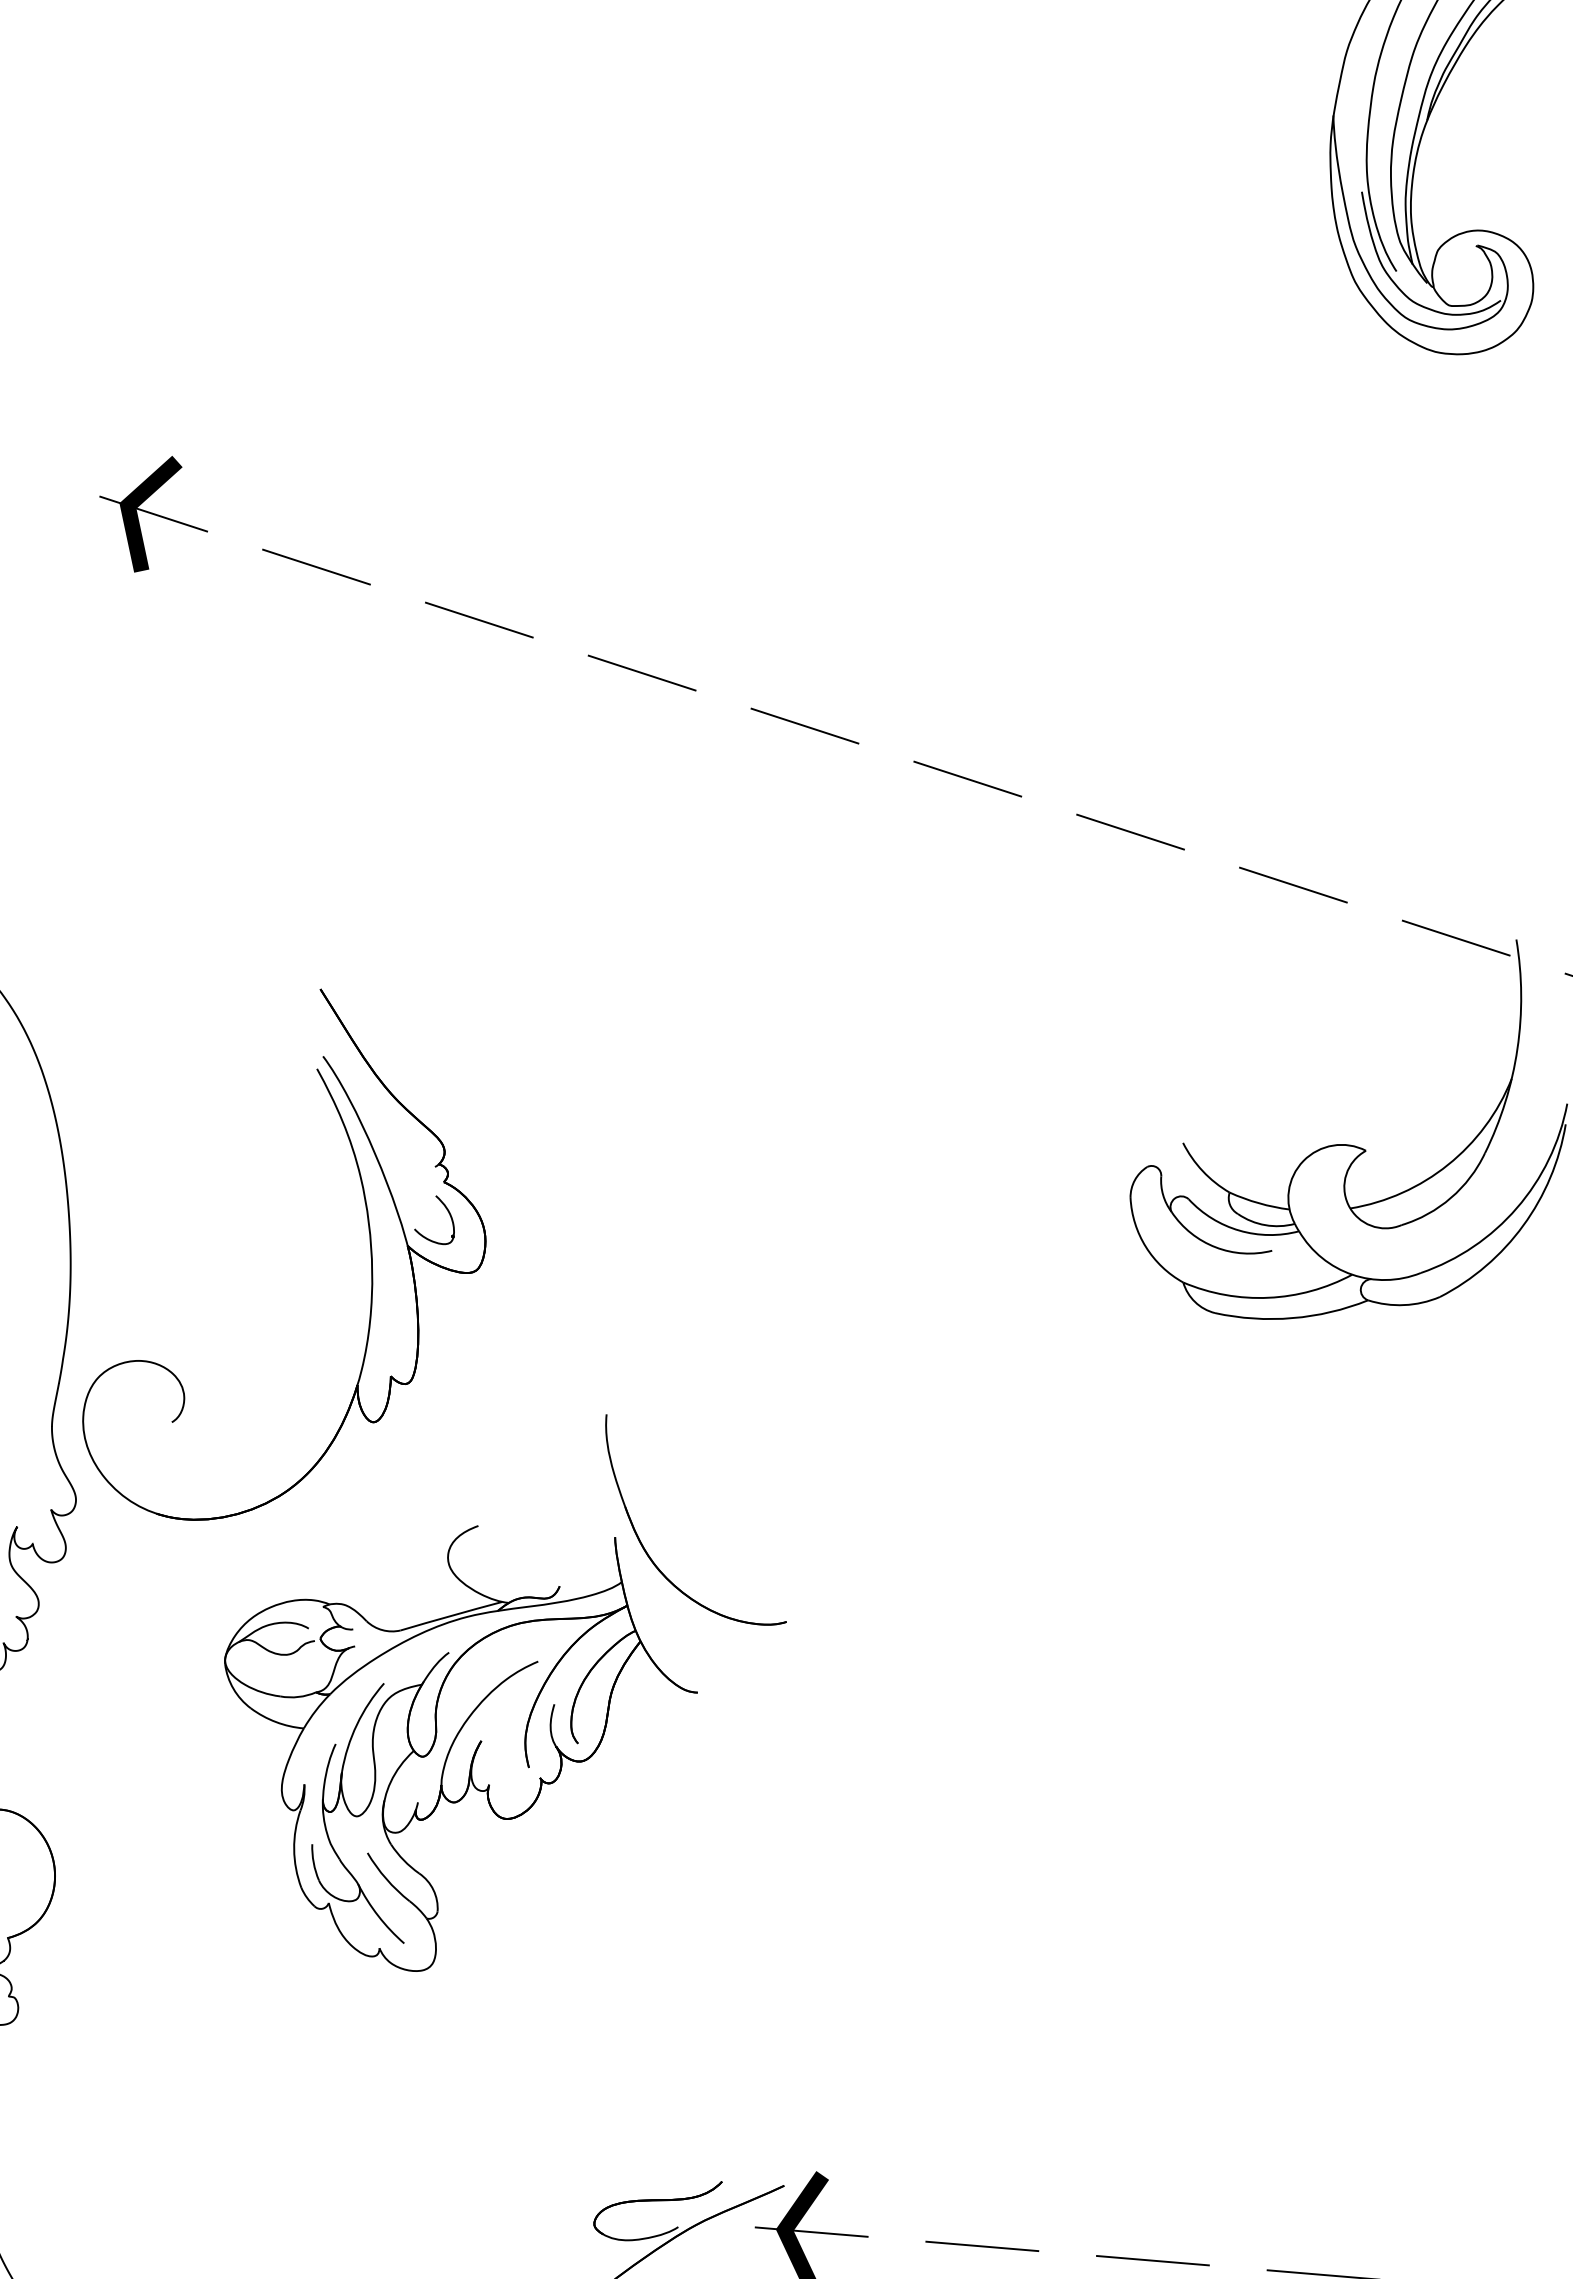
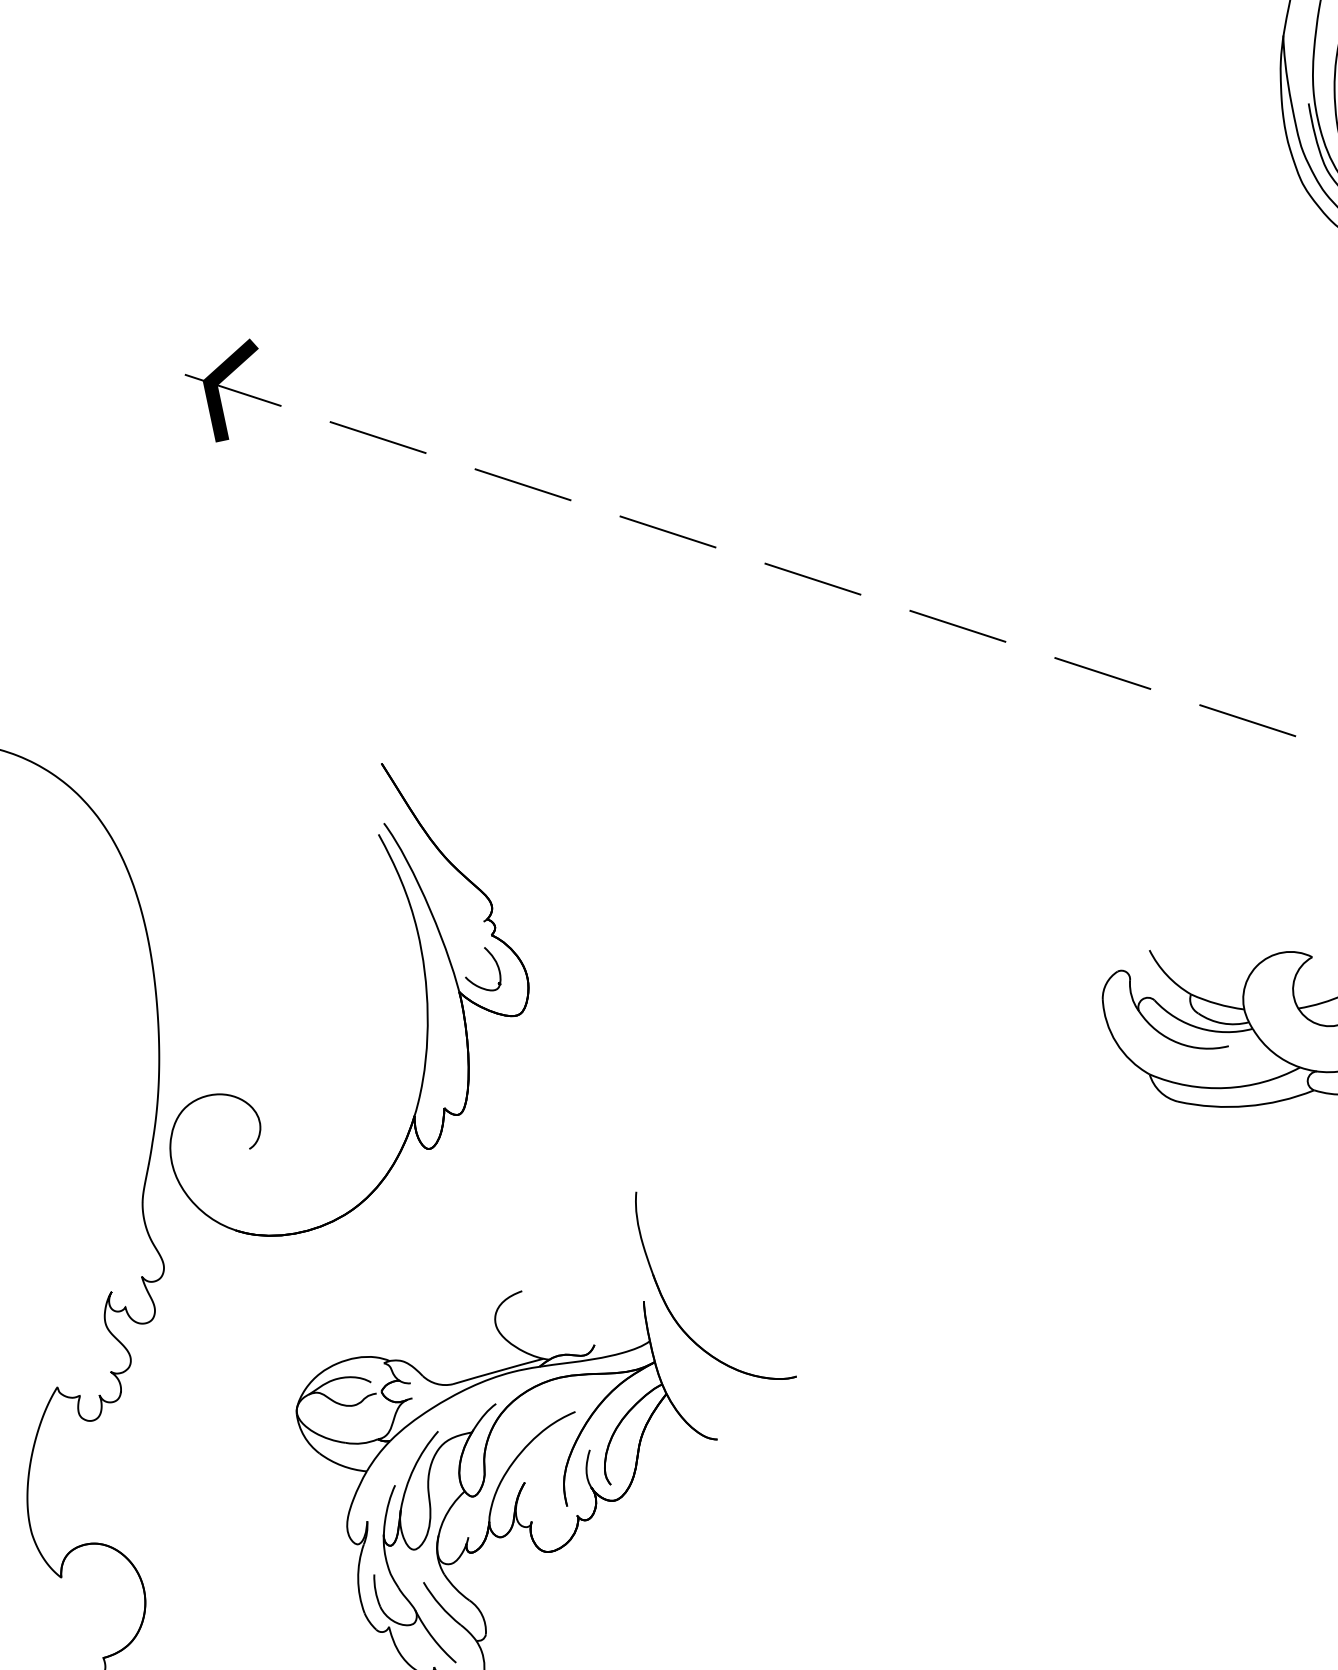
part: (369, 1242) -> (425, 988), moved

